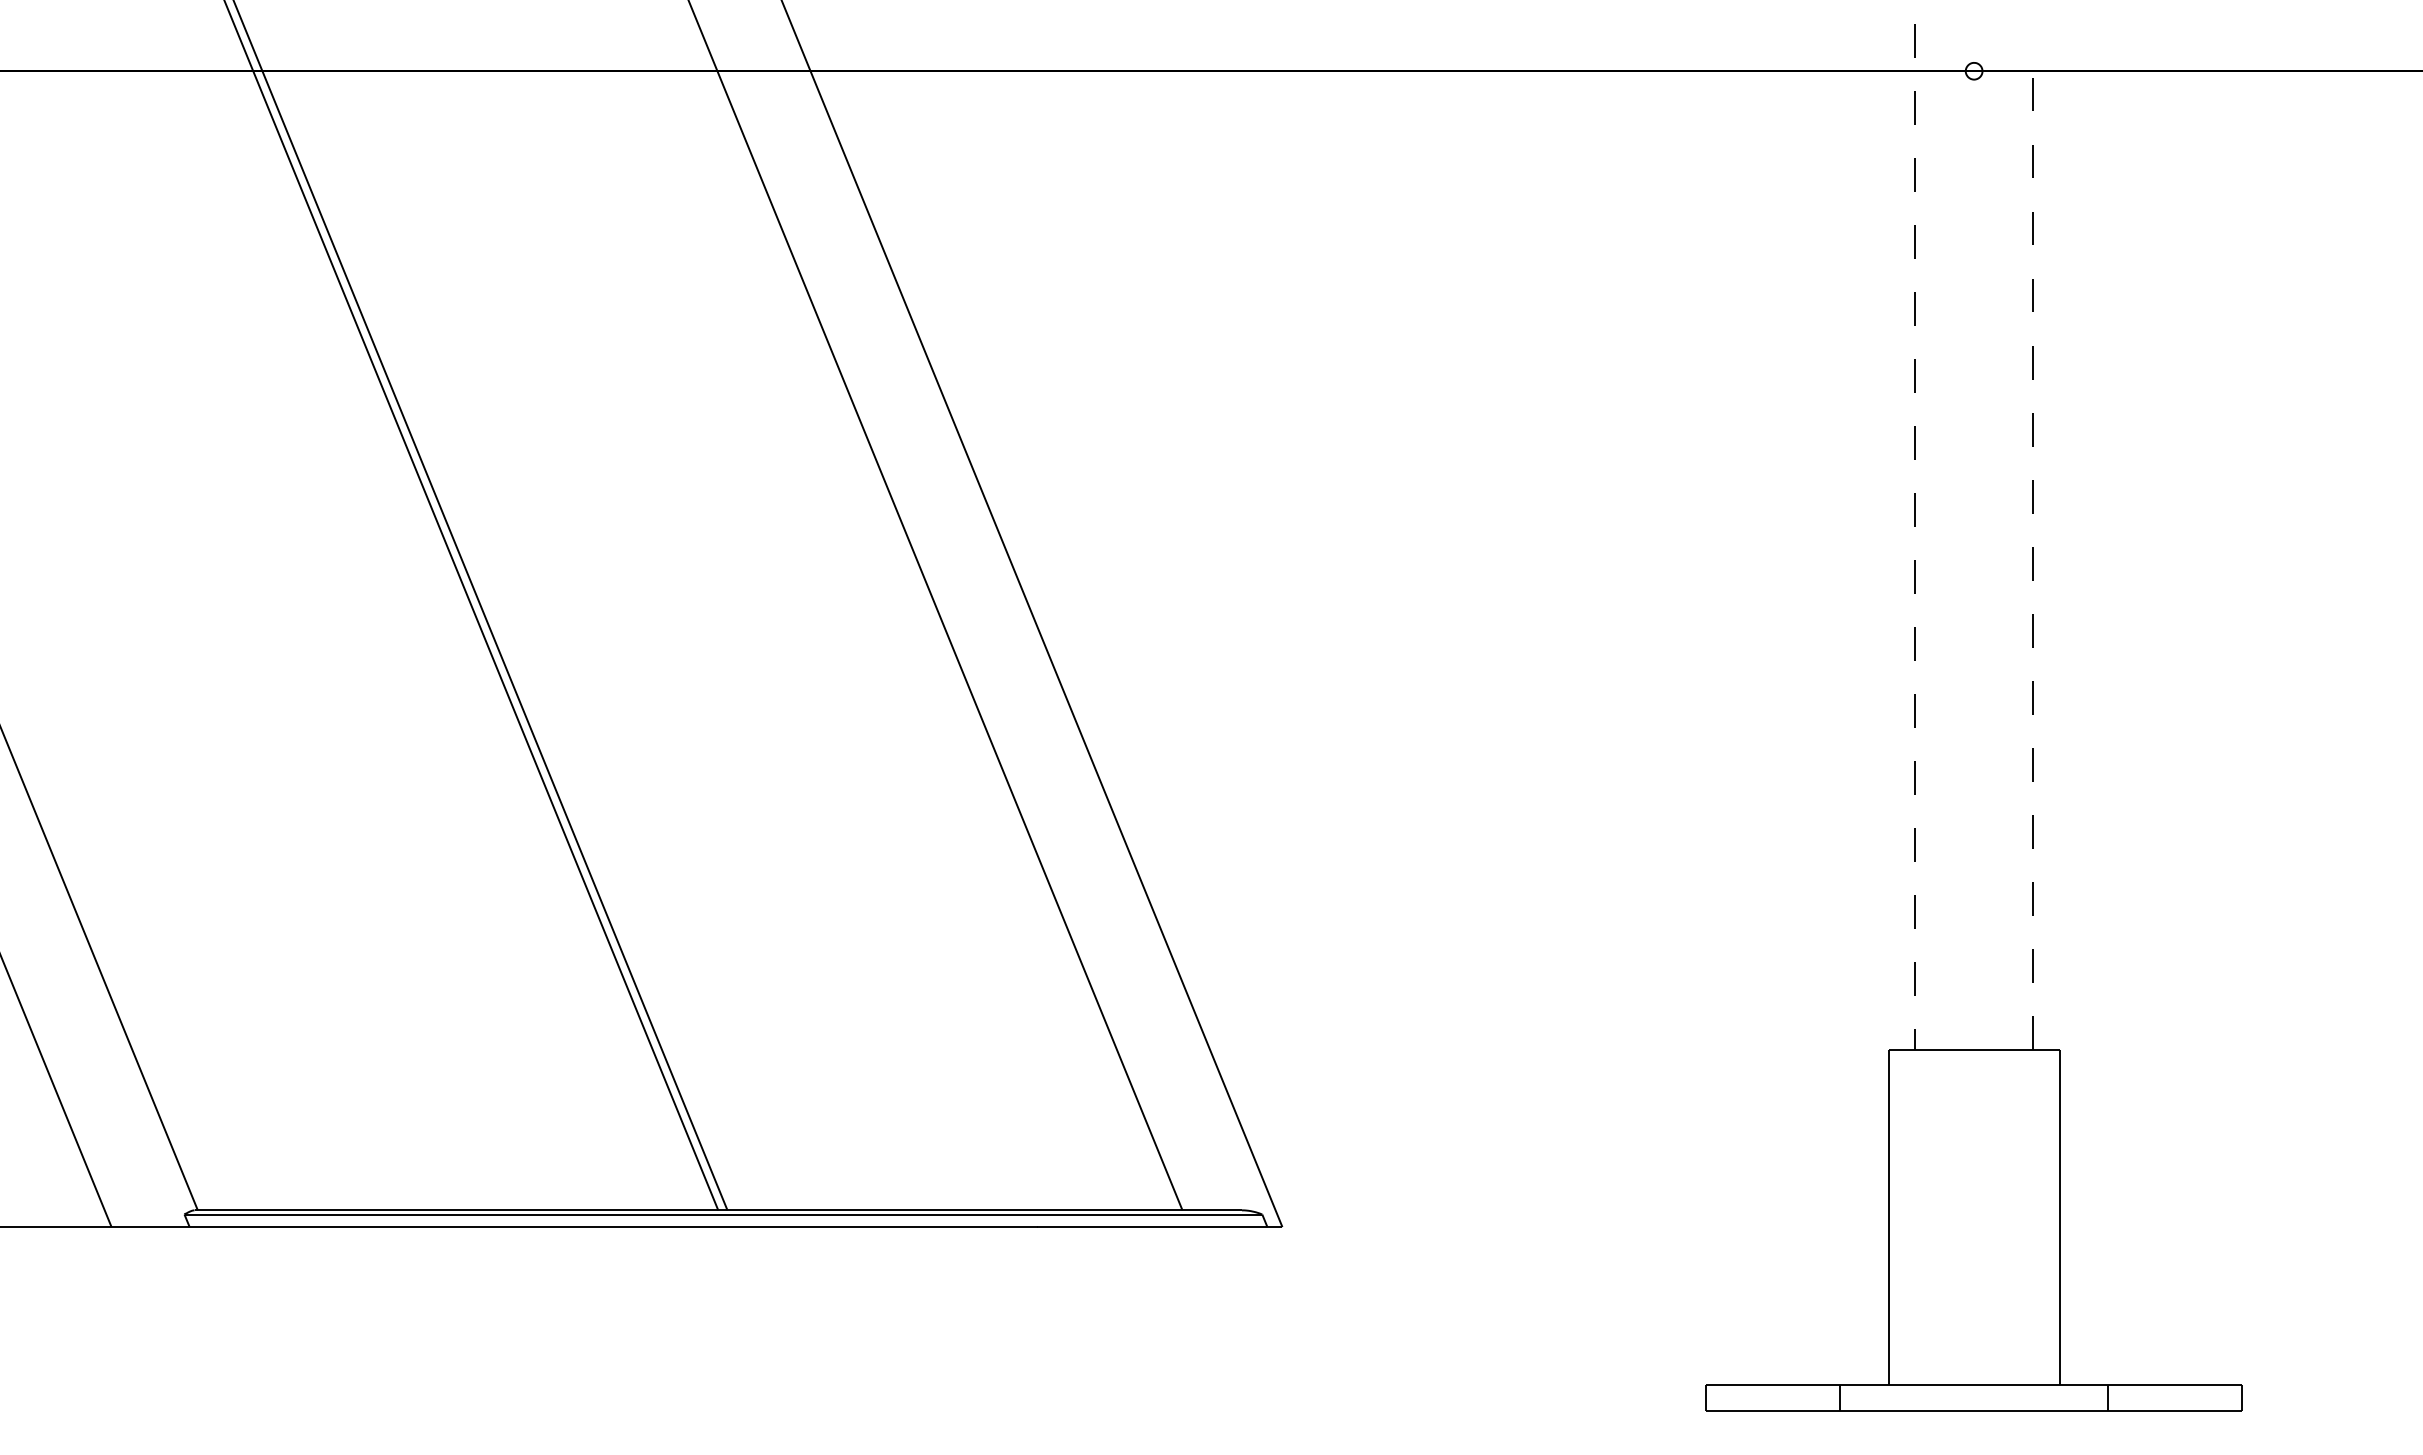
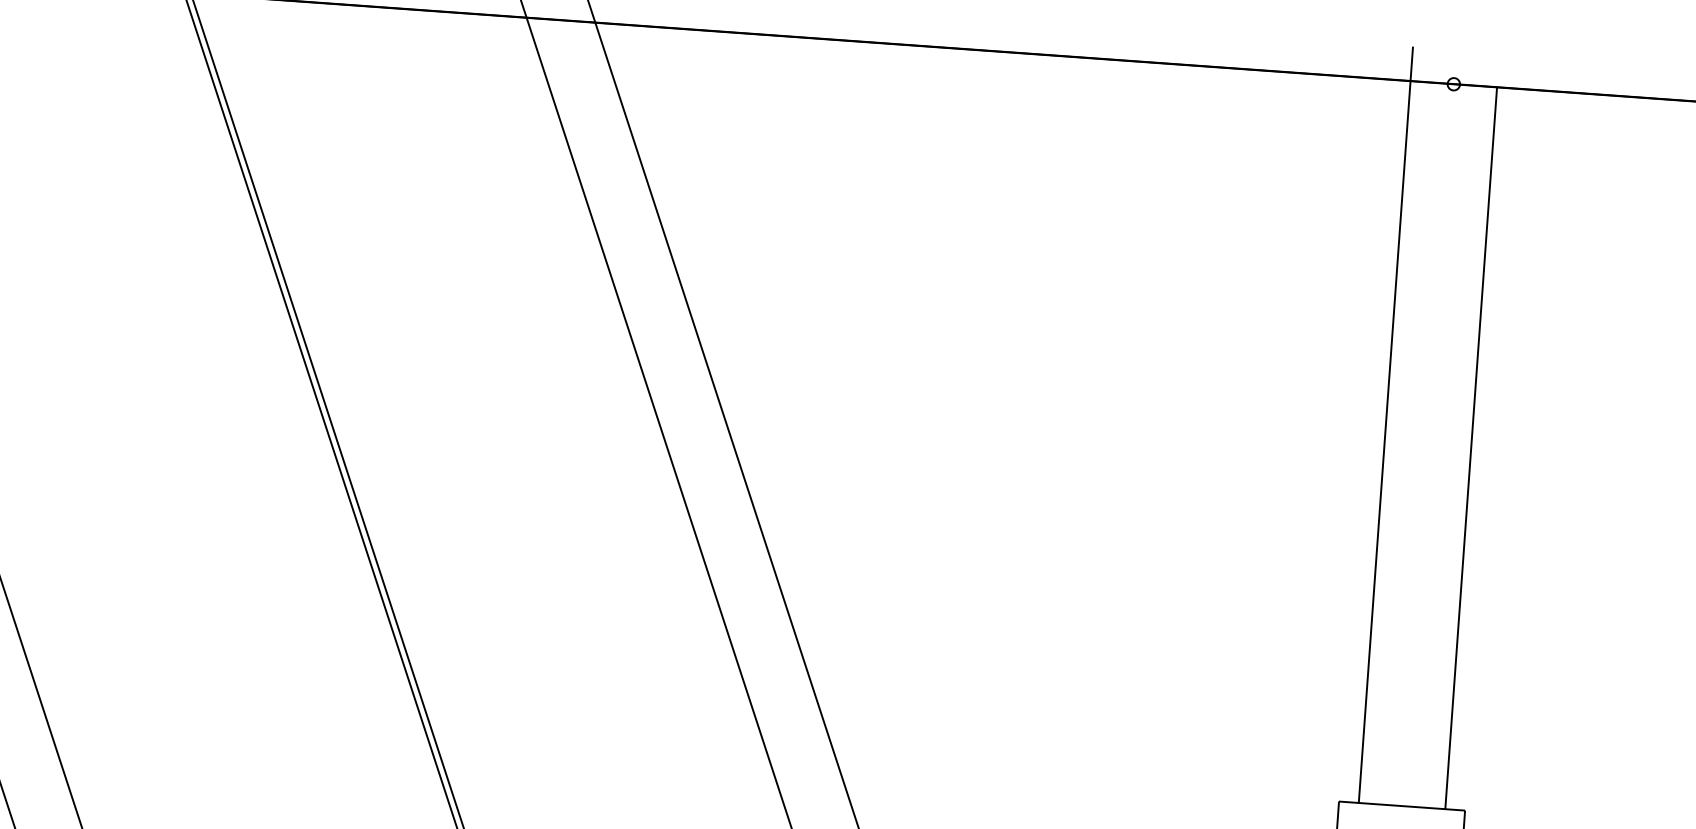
line: (1915, 536) -> (1385, 424), dashed -> solid
line: (2032, 559) -> (1471, 447), dashed -> solid

